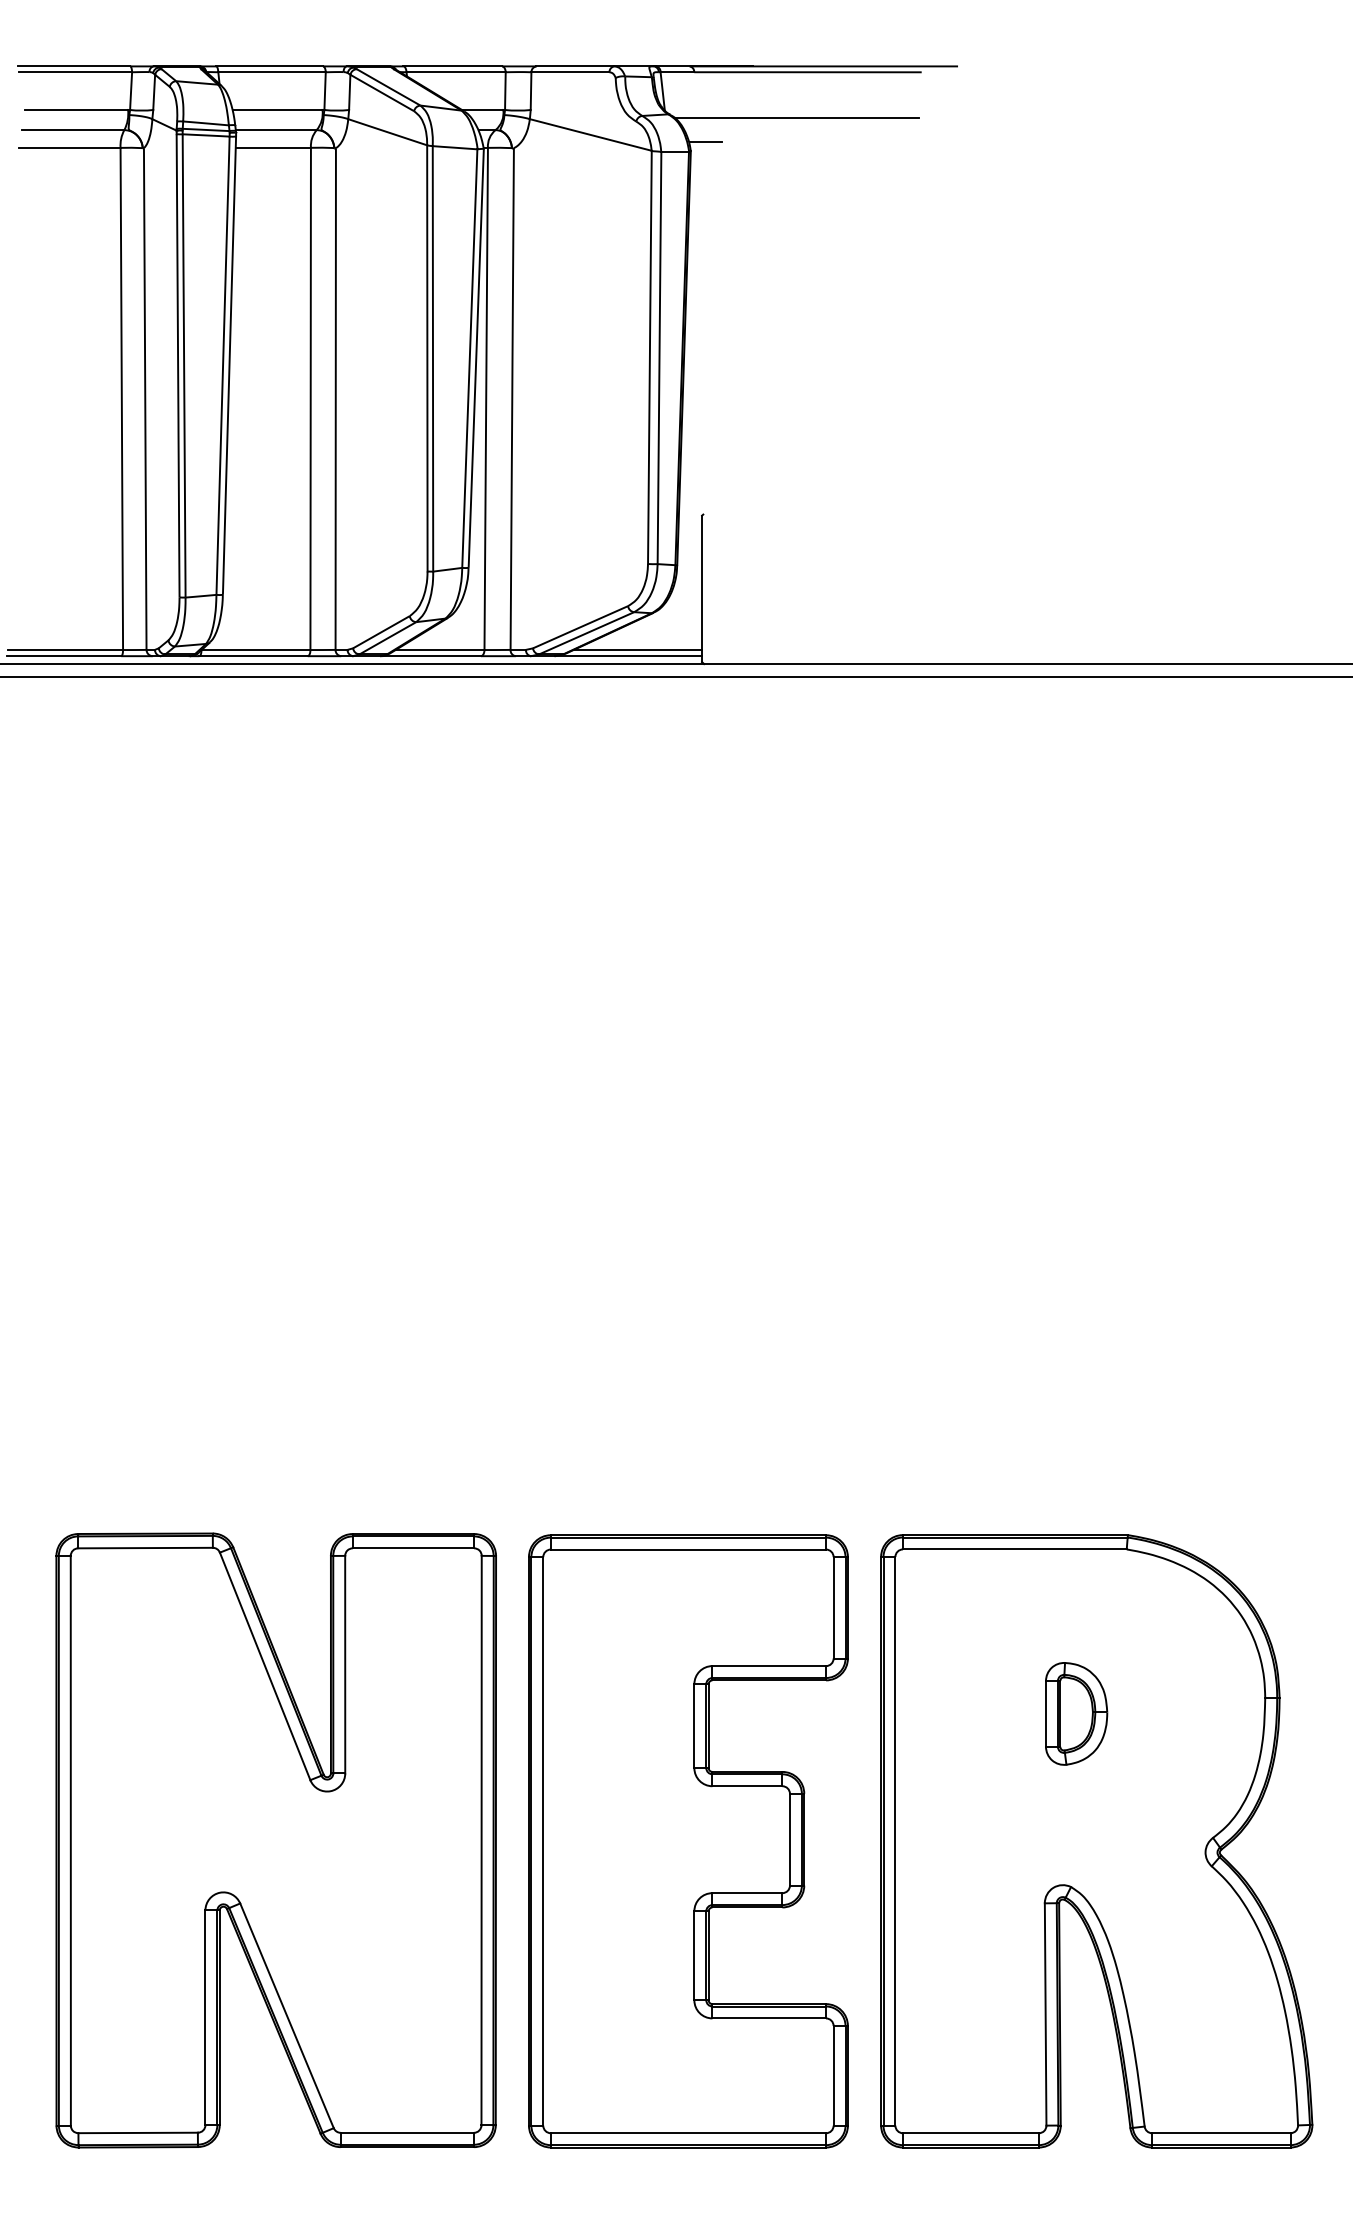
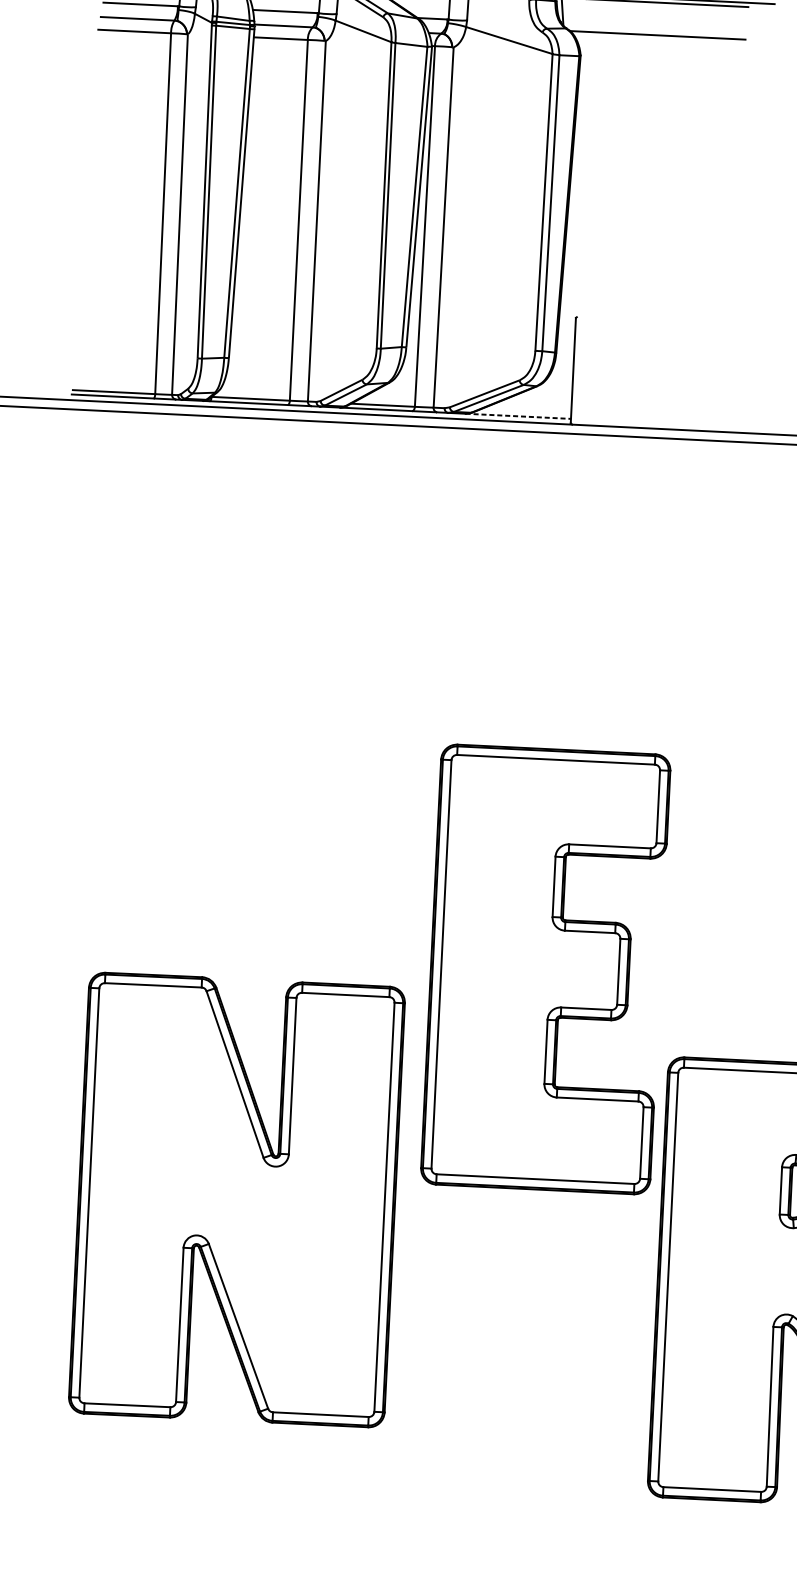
line: (705, 142) -> (591, 49), removed
line: (638, 650) -> (525, 412), removed
line: (629, 656) -> (518, 416), solid -> dashed
part: (275, 1840) -> (236, 1199), moved
part: (688, 1841) -> (545, 969), moved

